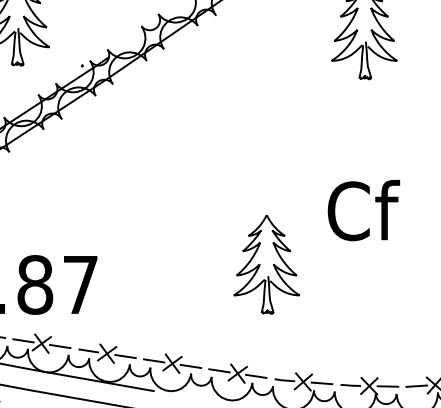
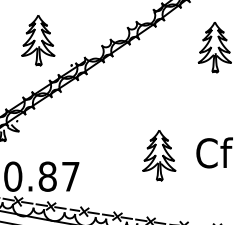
text: (363, 209) -> (214, 152), moved
part: (267, 264) -> (159, 155), moved

